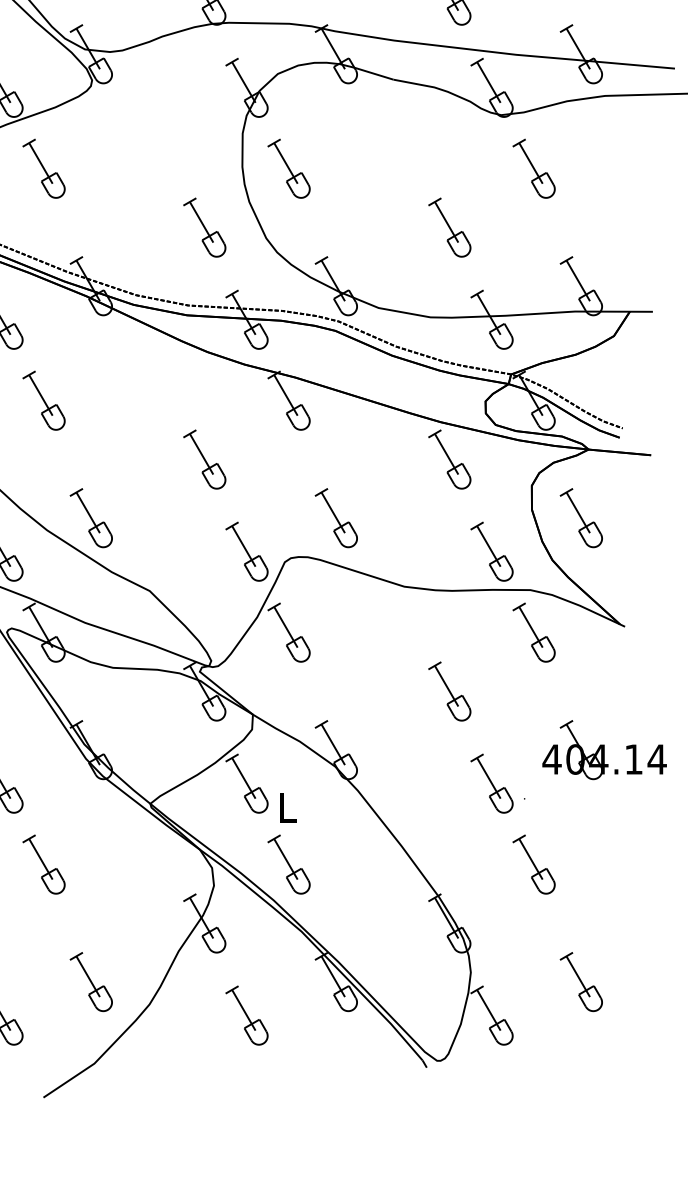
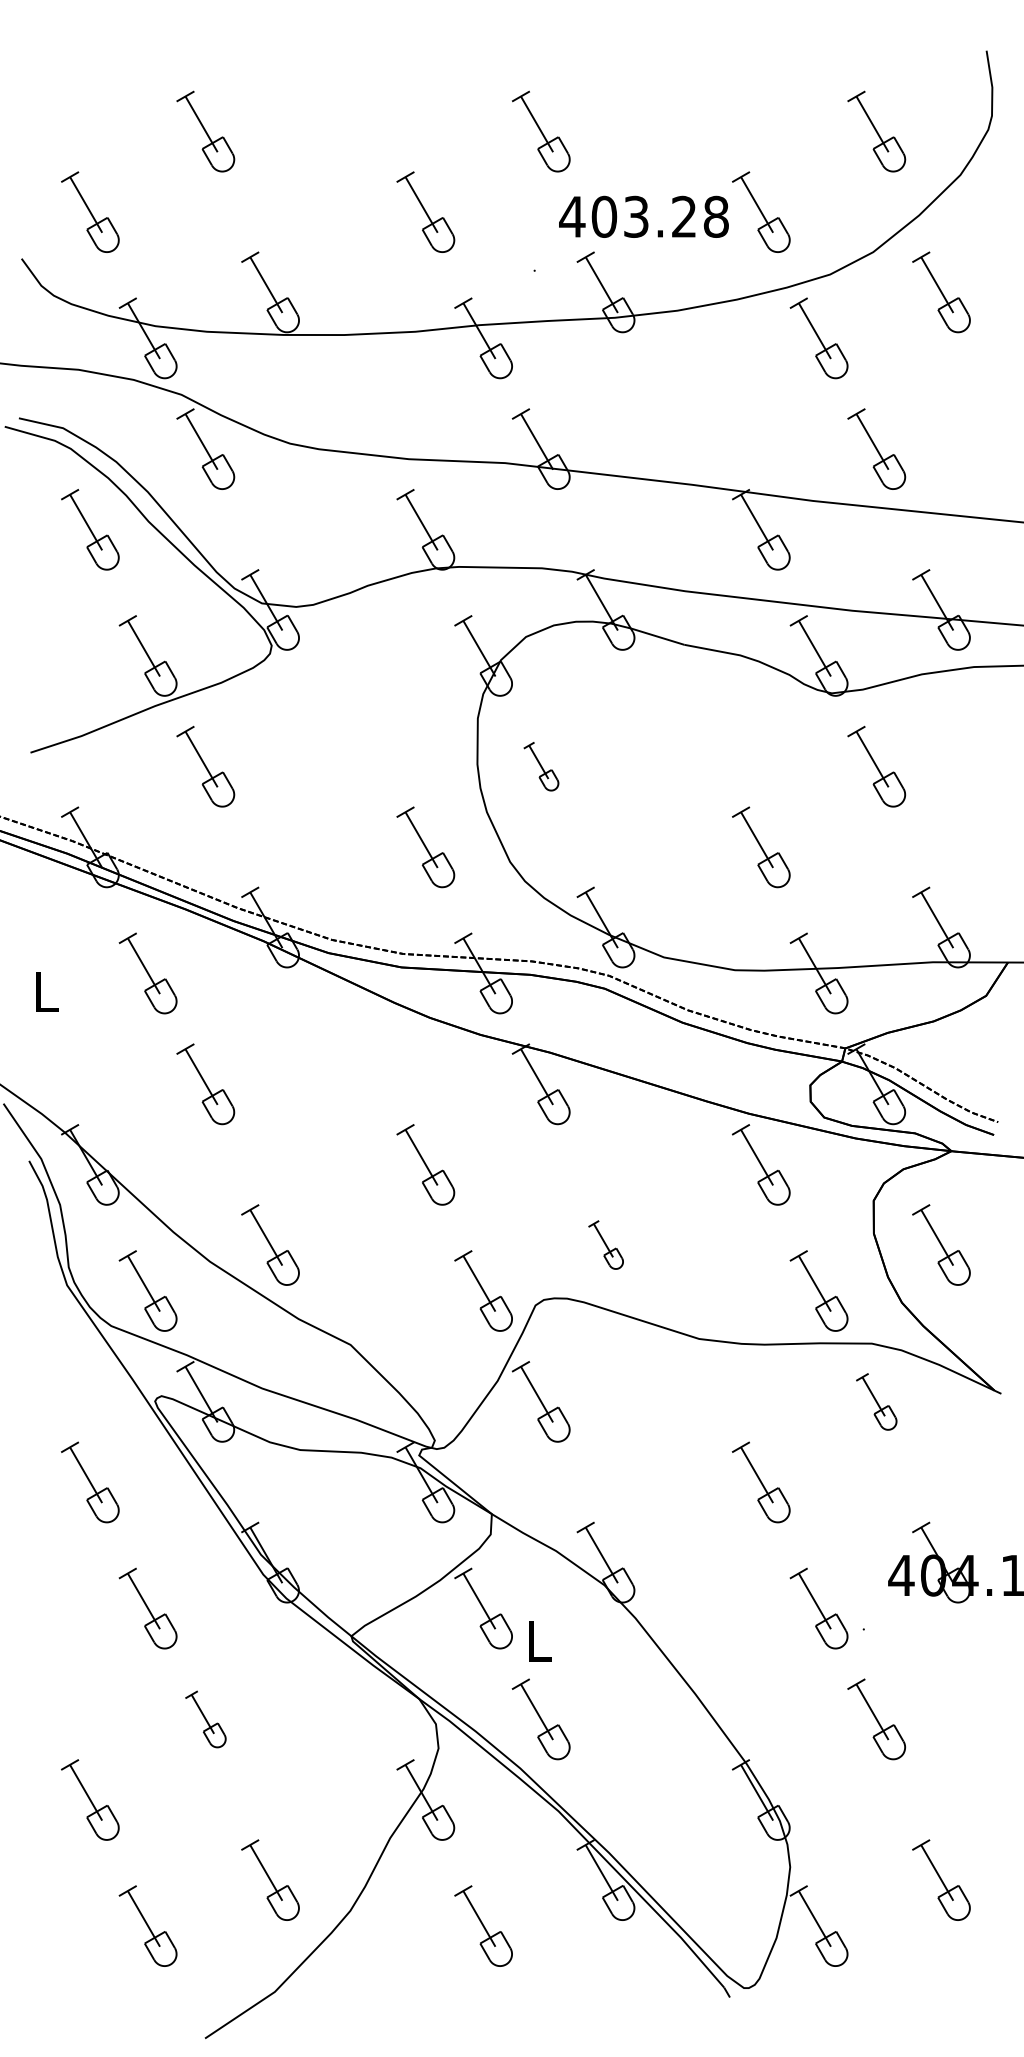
part: (289, 168) -> (541, 766), size x0.6
part: (335, 517) -> (605, 1244), size x0.6
part: (533, 632) -> (876, 1401), size x0.7
part: (43, 864) -> (205, 1719), size x0.7

